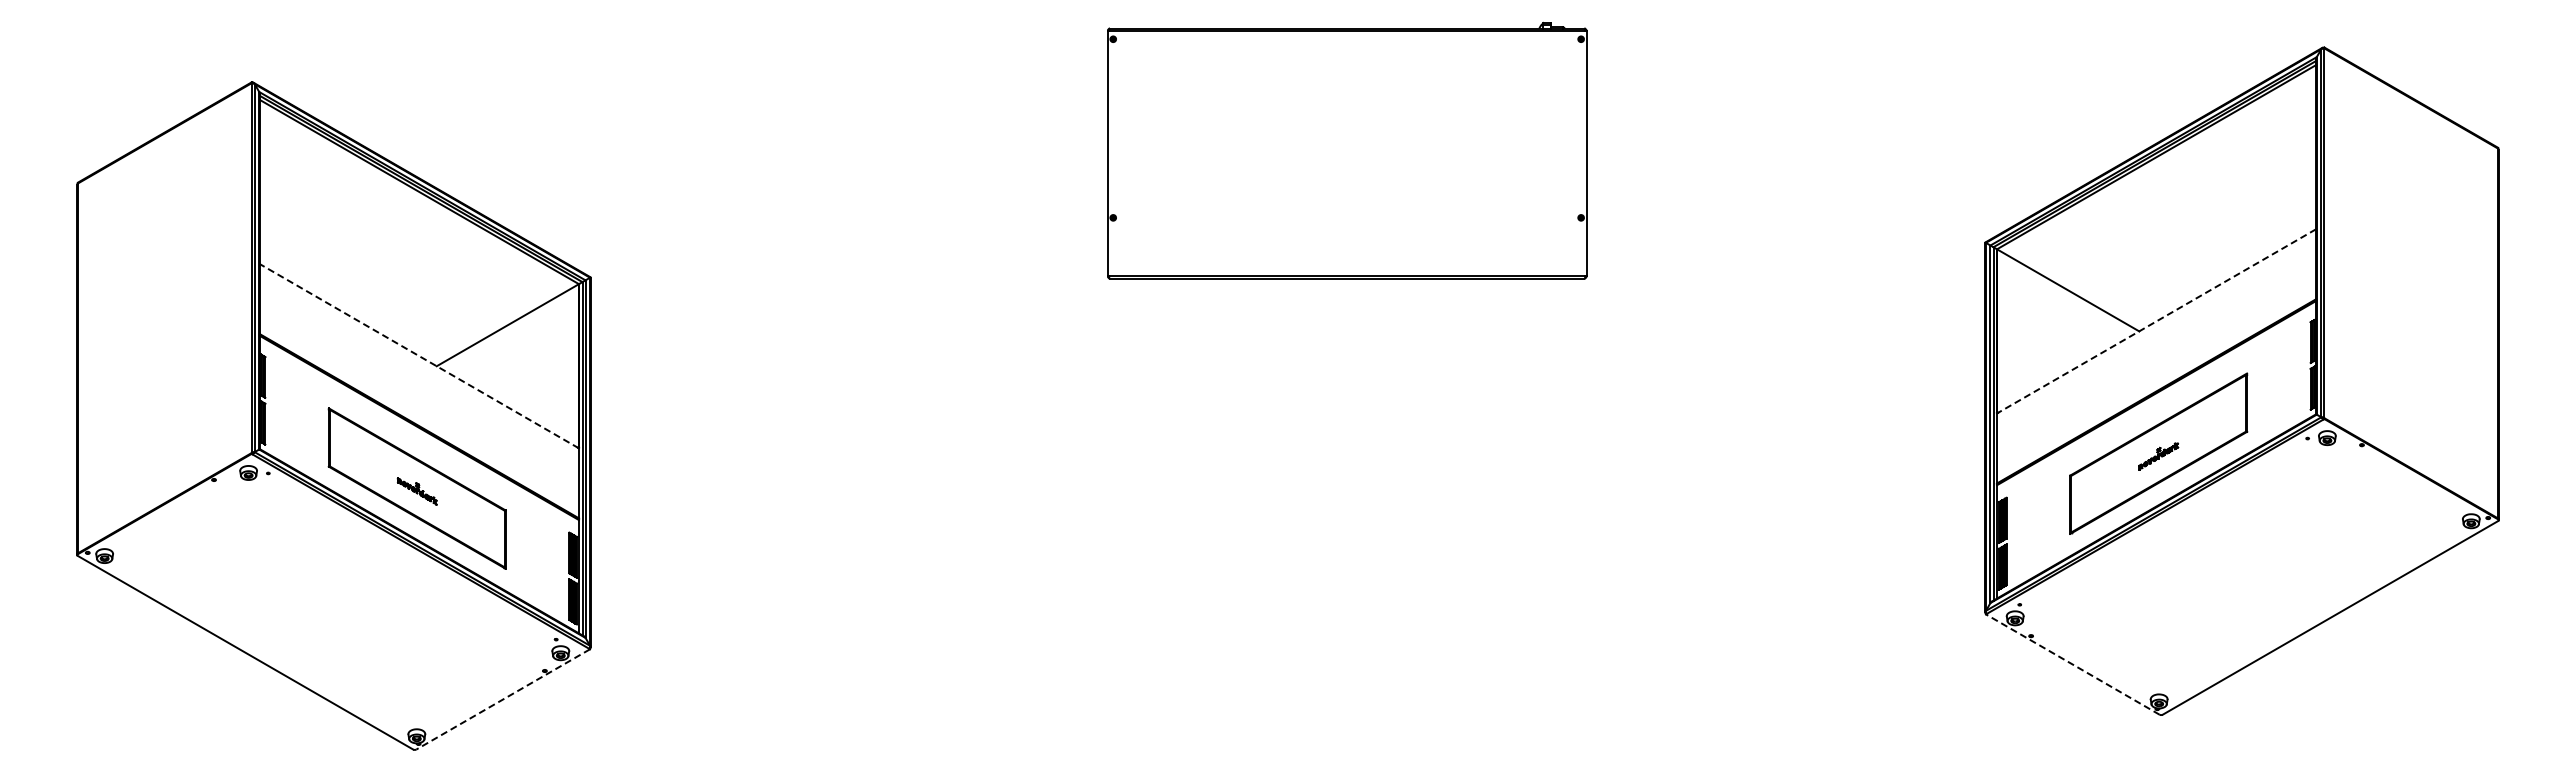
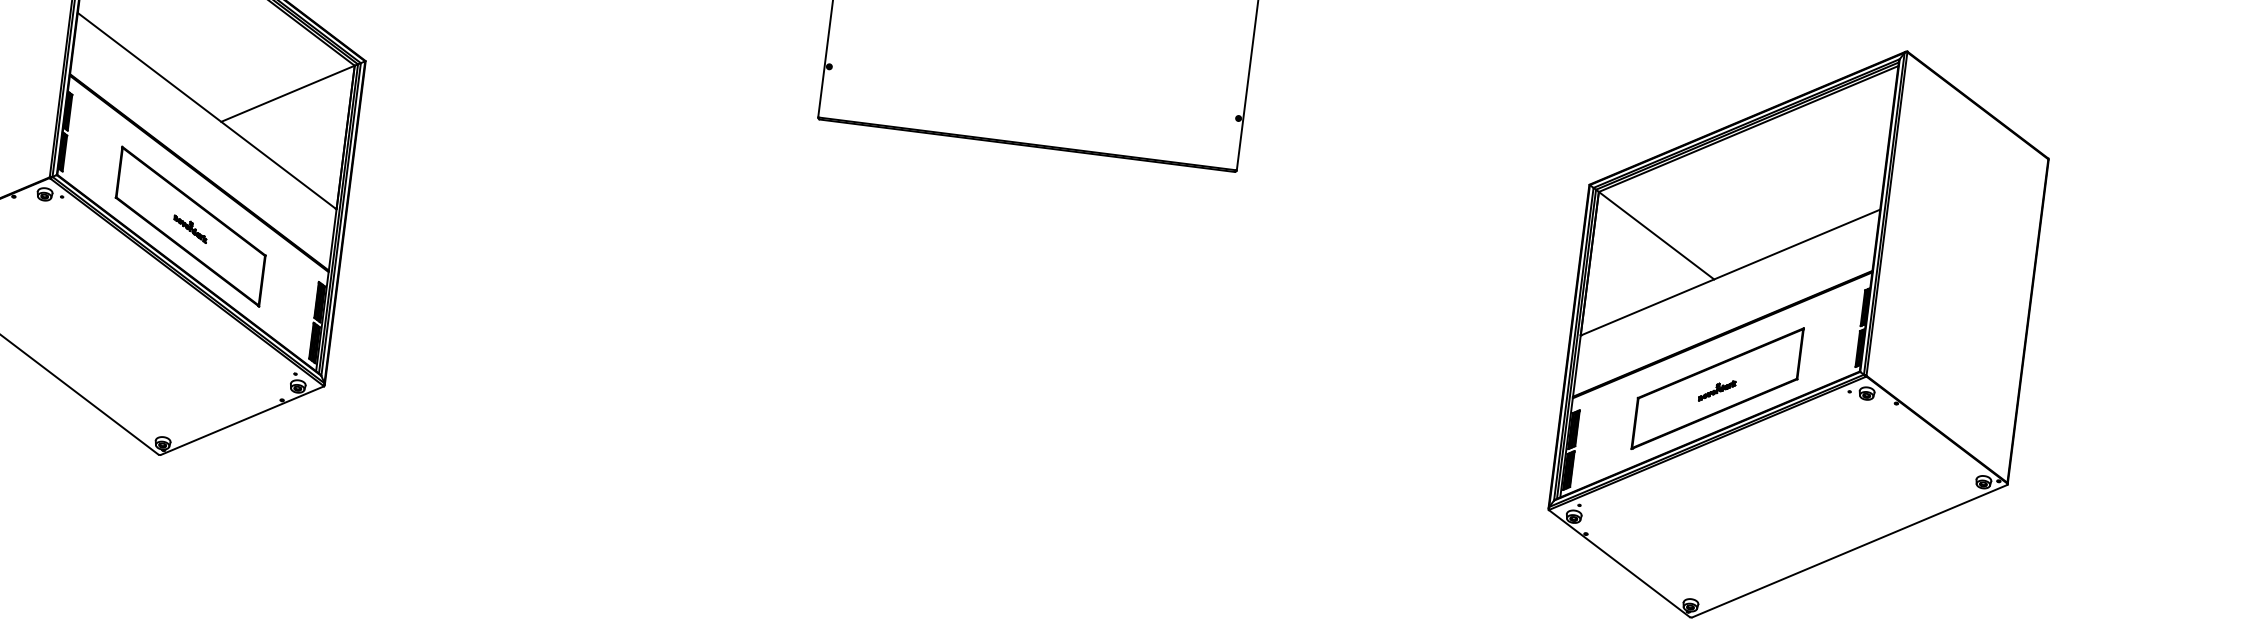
line: (2156, 321) -> (1730, 272), dashed -> solid
line: (418, 355) -> (206, 110), dashed -> solid
line: (2072, 664) -> (1619, 563), dashed -> solid
line: (502, 699) -> (241, 420), dashed -> solid

